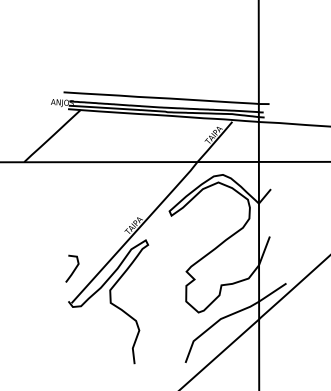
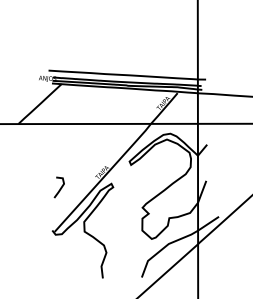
line: (72, 270) -> (59, 188), moved

